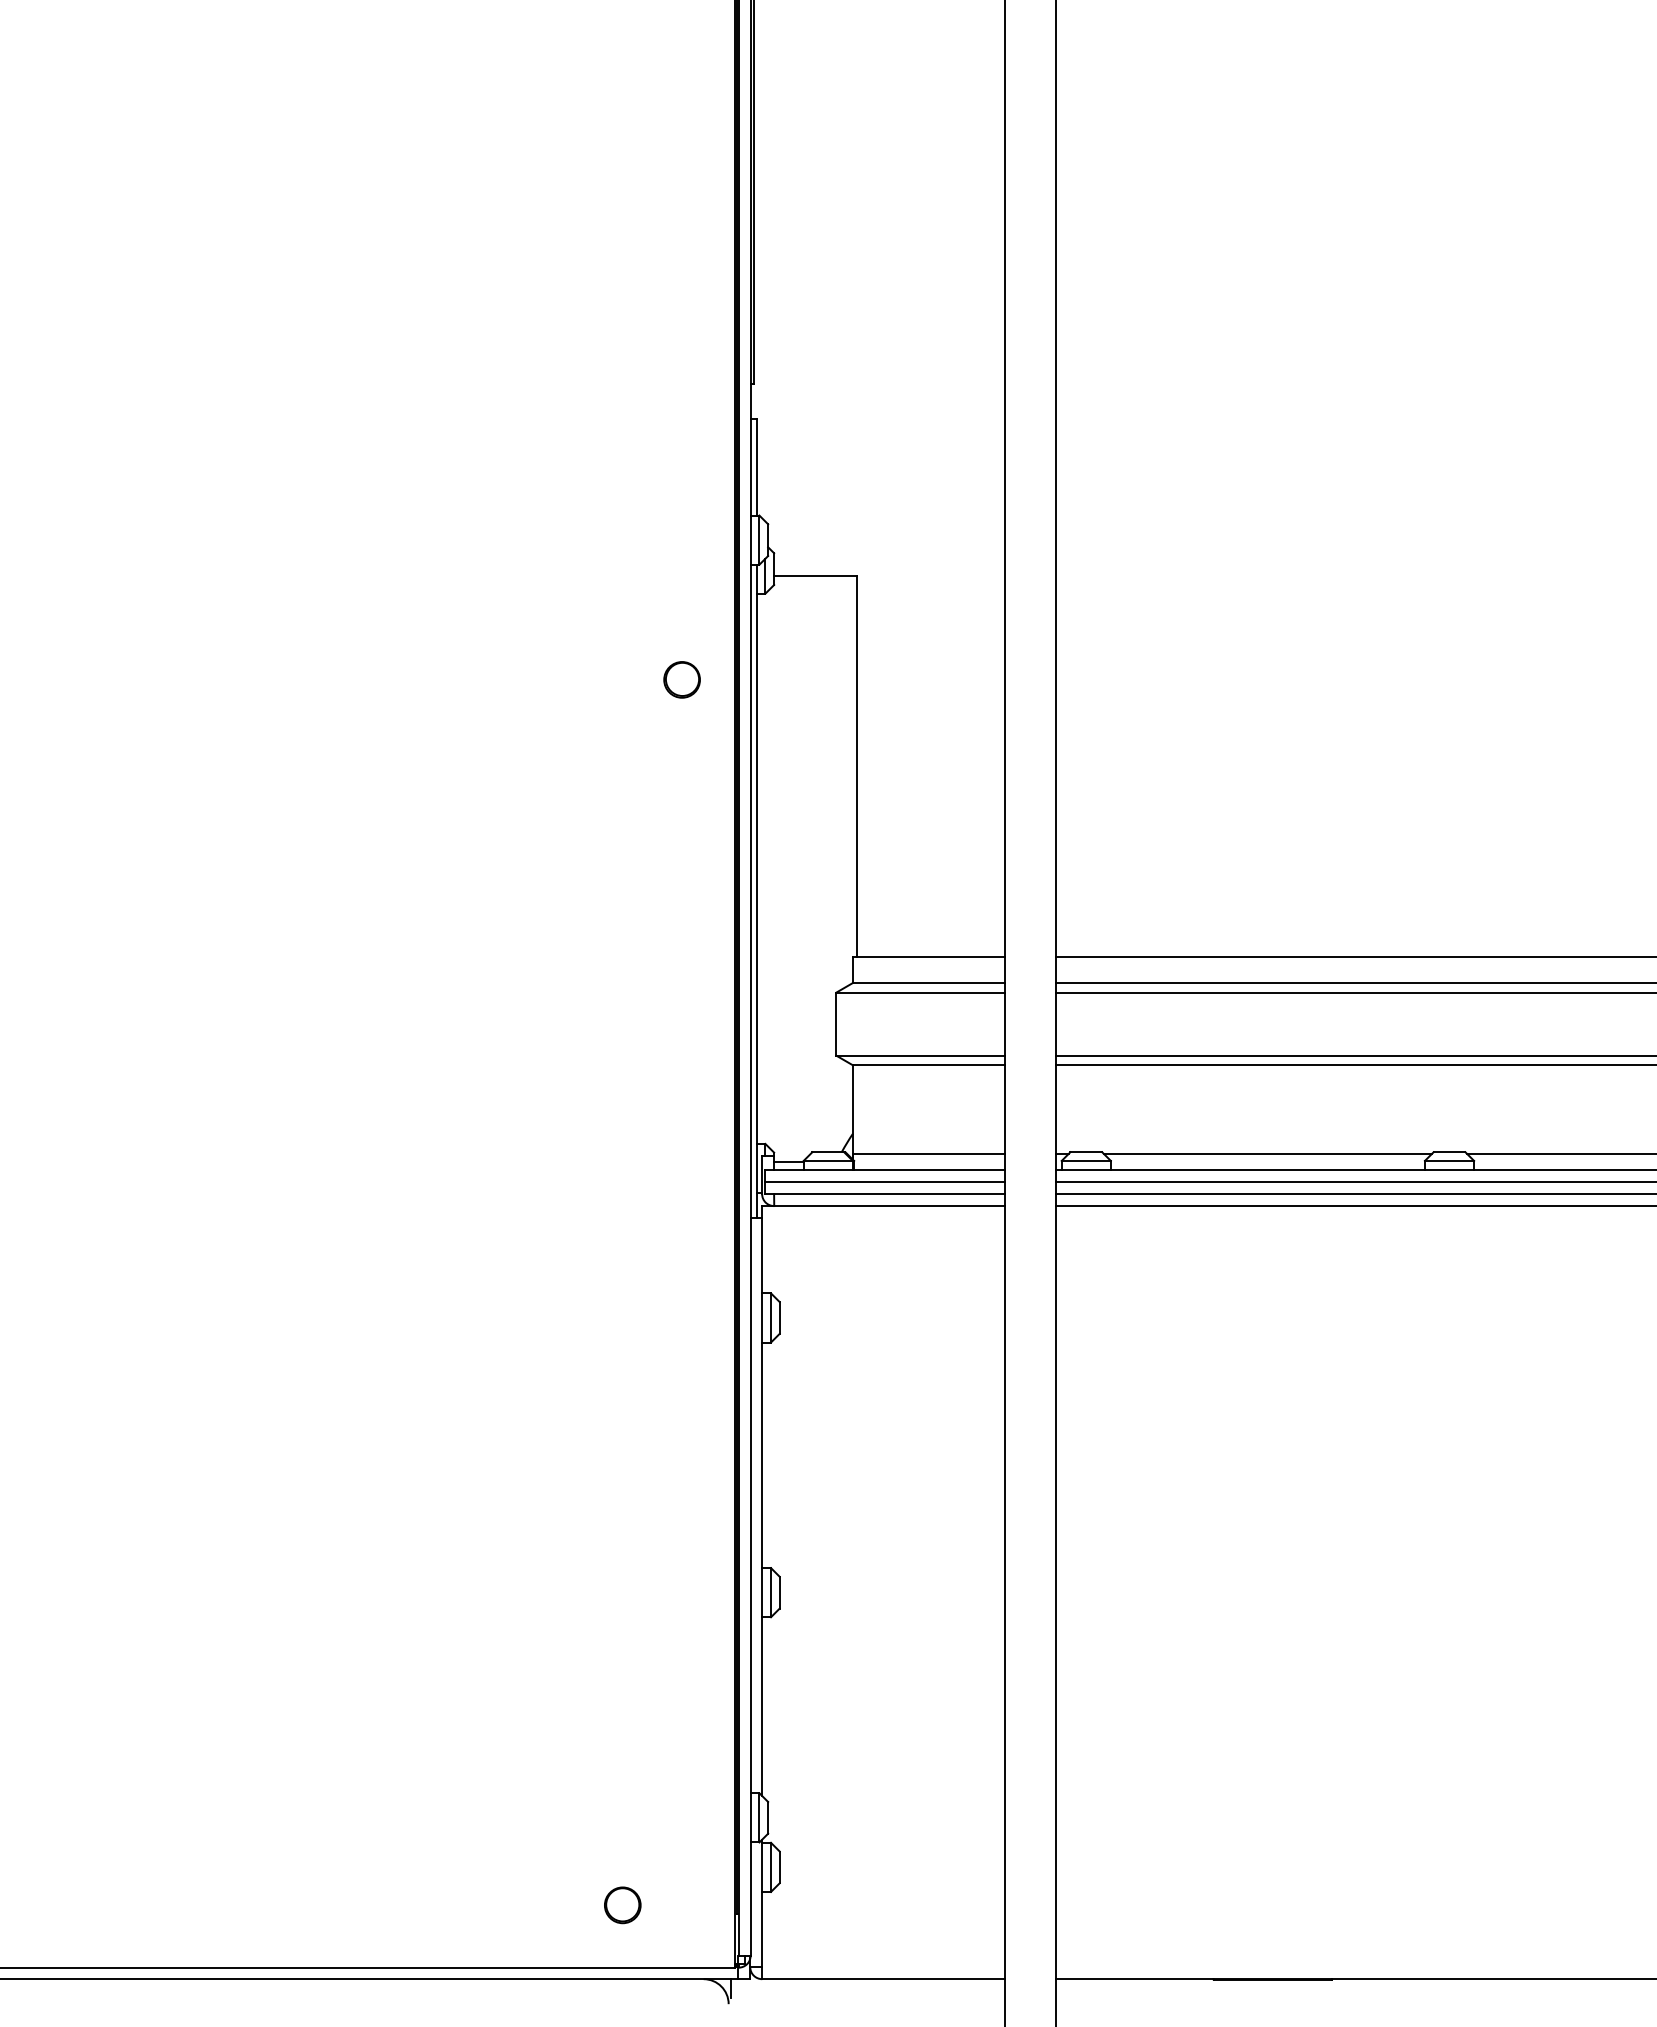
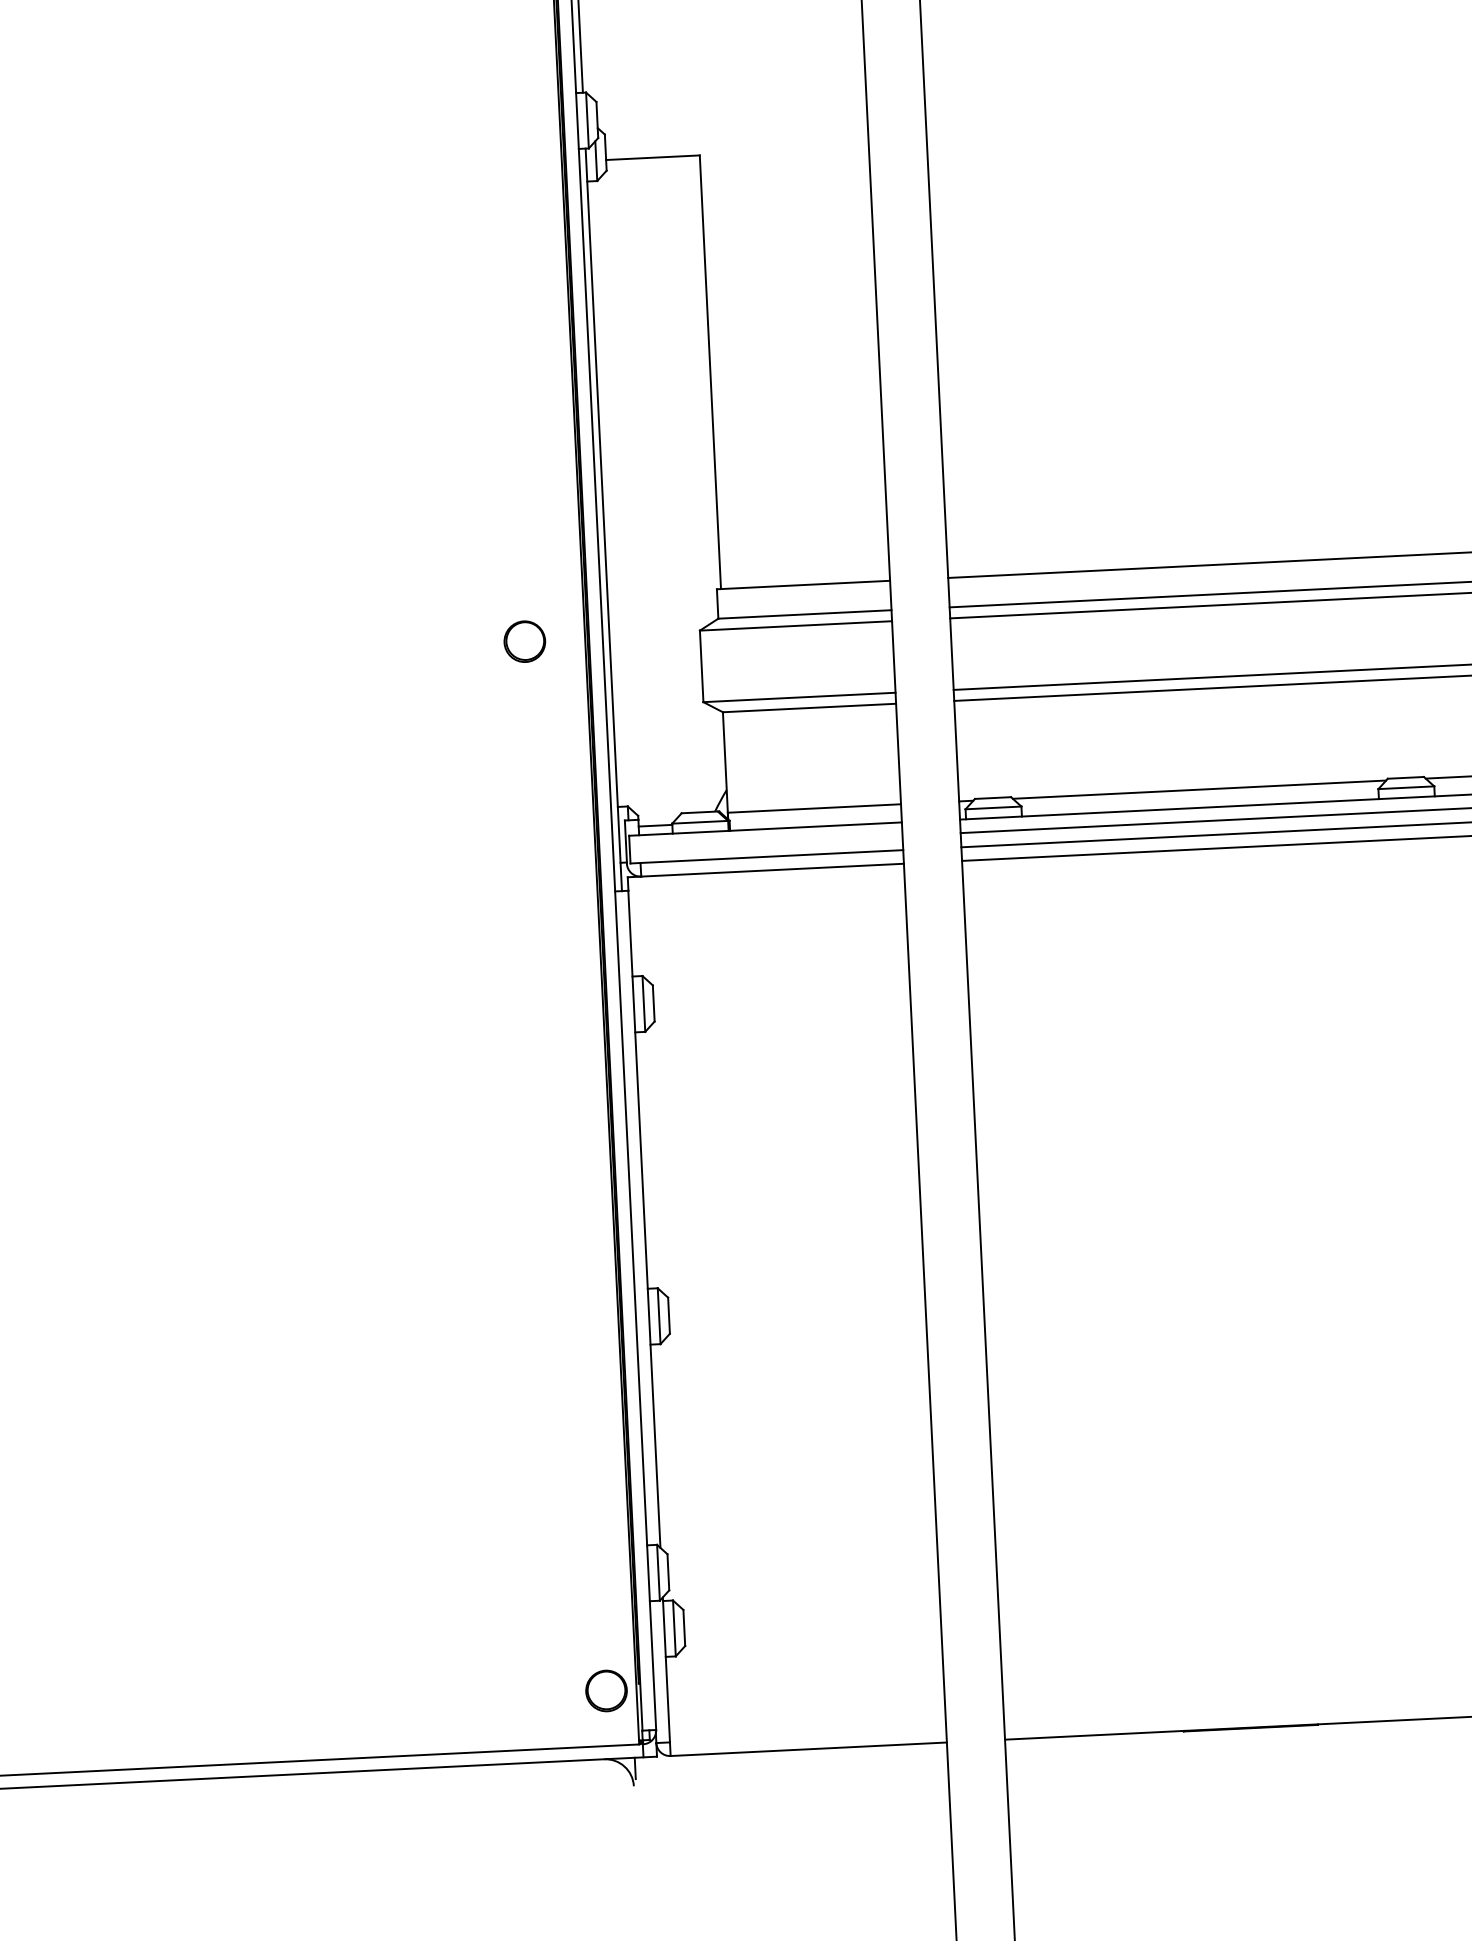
part: (681, 679) -> (524, 641), moved
line: (885, 1181) -> (766, 842), removed
part: (622, 1905) -> (606, 1691), moved

